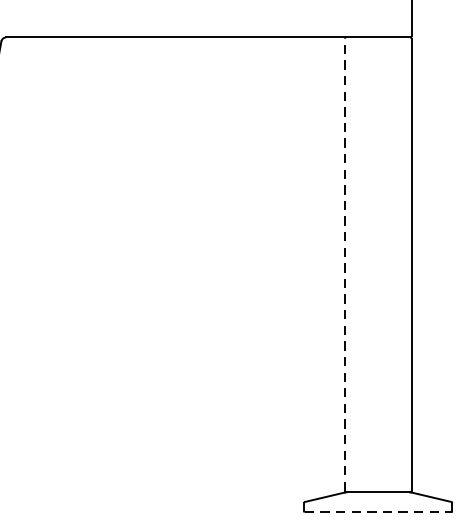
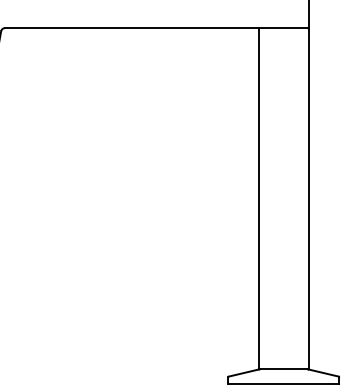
line: (344, 264) -> (258, 198), dashed -> solid
line: (379, 512) -> (284, 384), dashed -> solid

